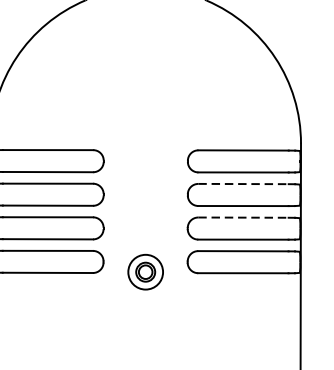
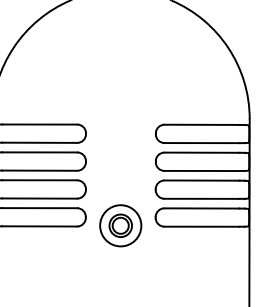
line: (244, 183) -> (202, 152), dashed -> solid
line: (244, 217) -> (202, 180), dashed -> solid
part: (145, 271) -> (120, 225), size x1.43

